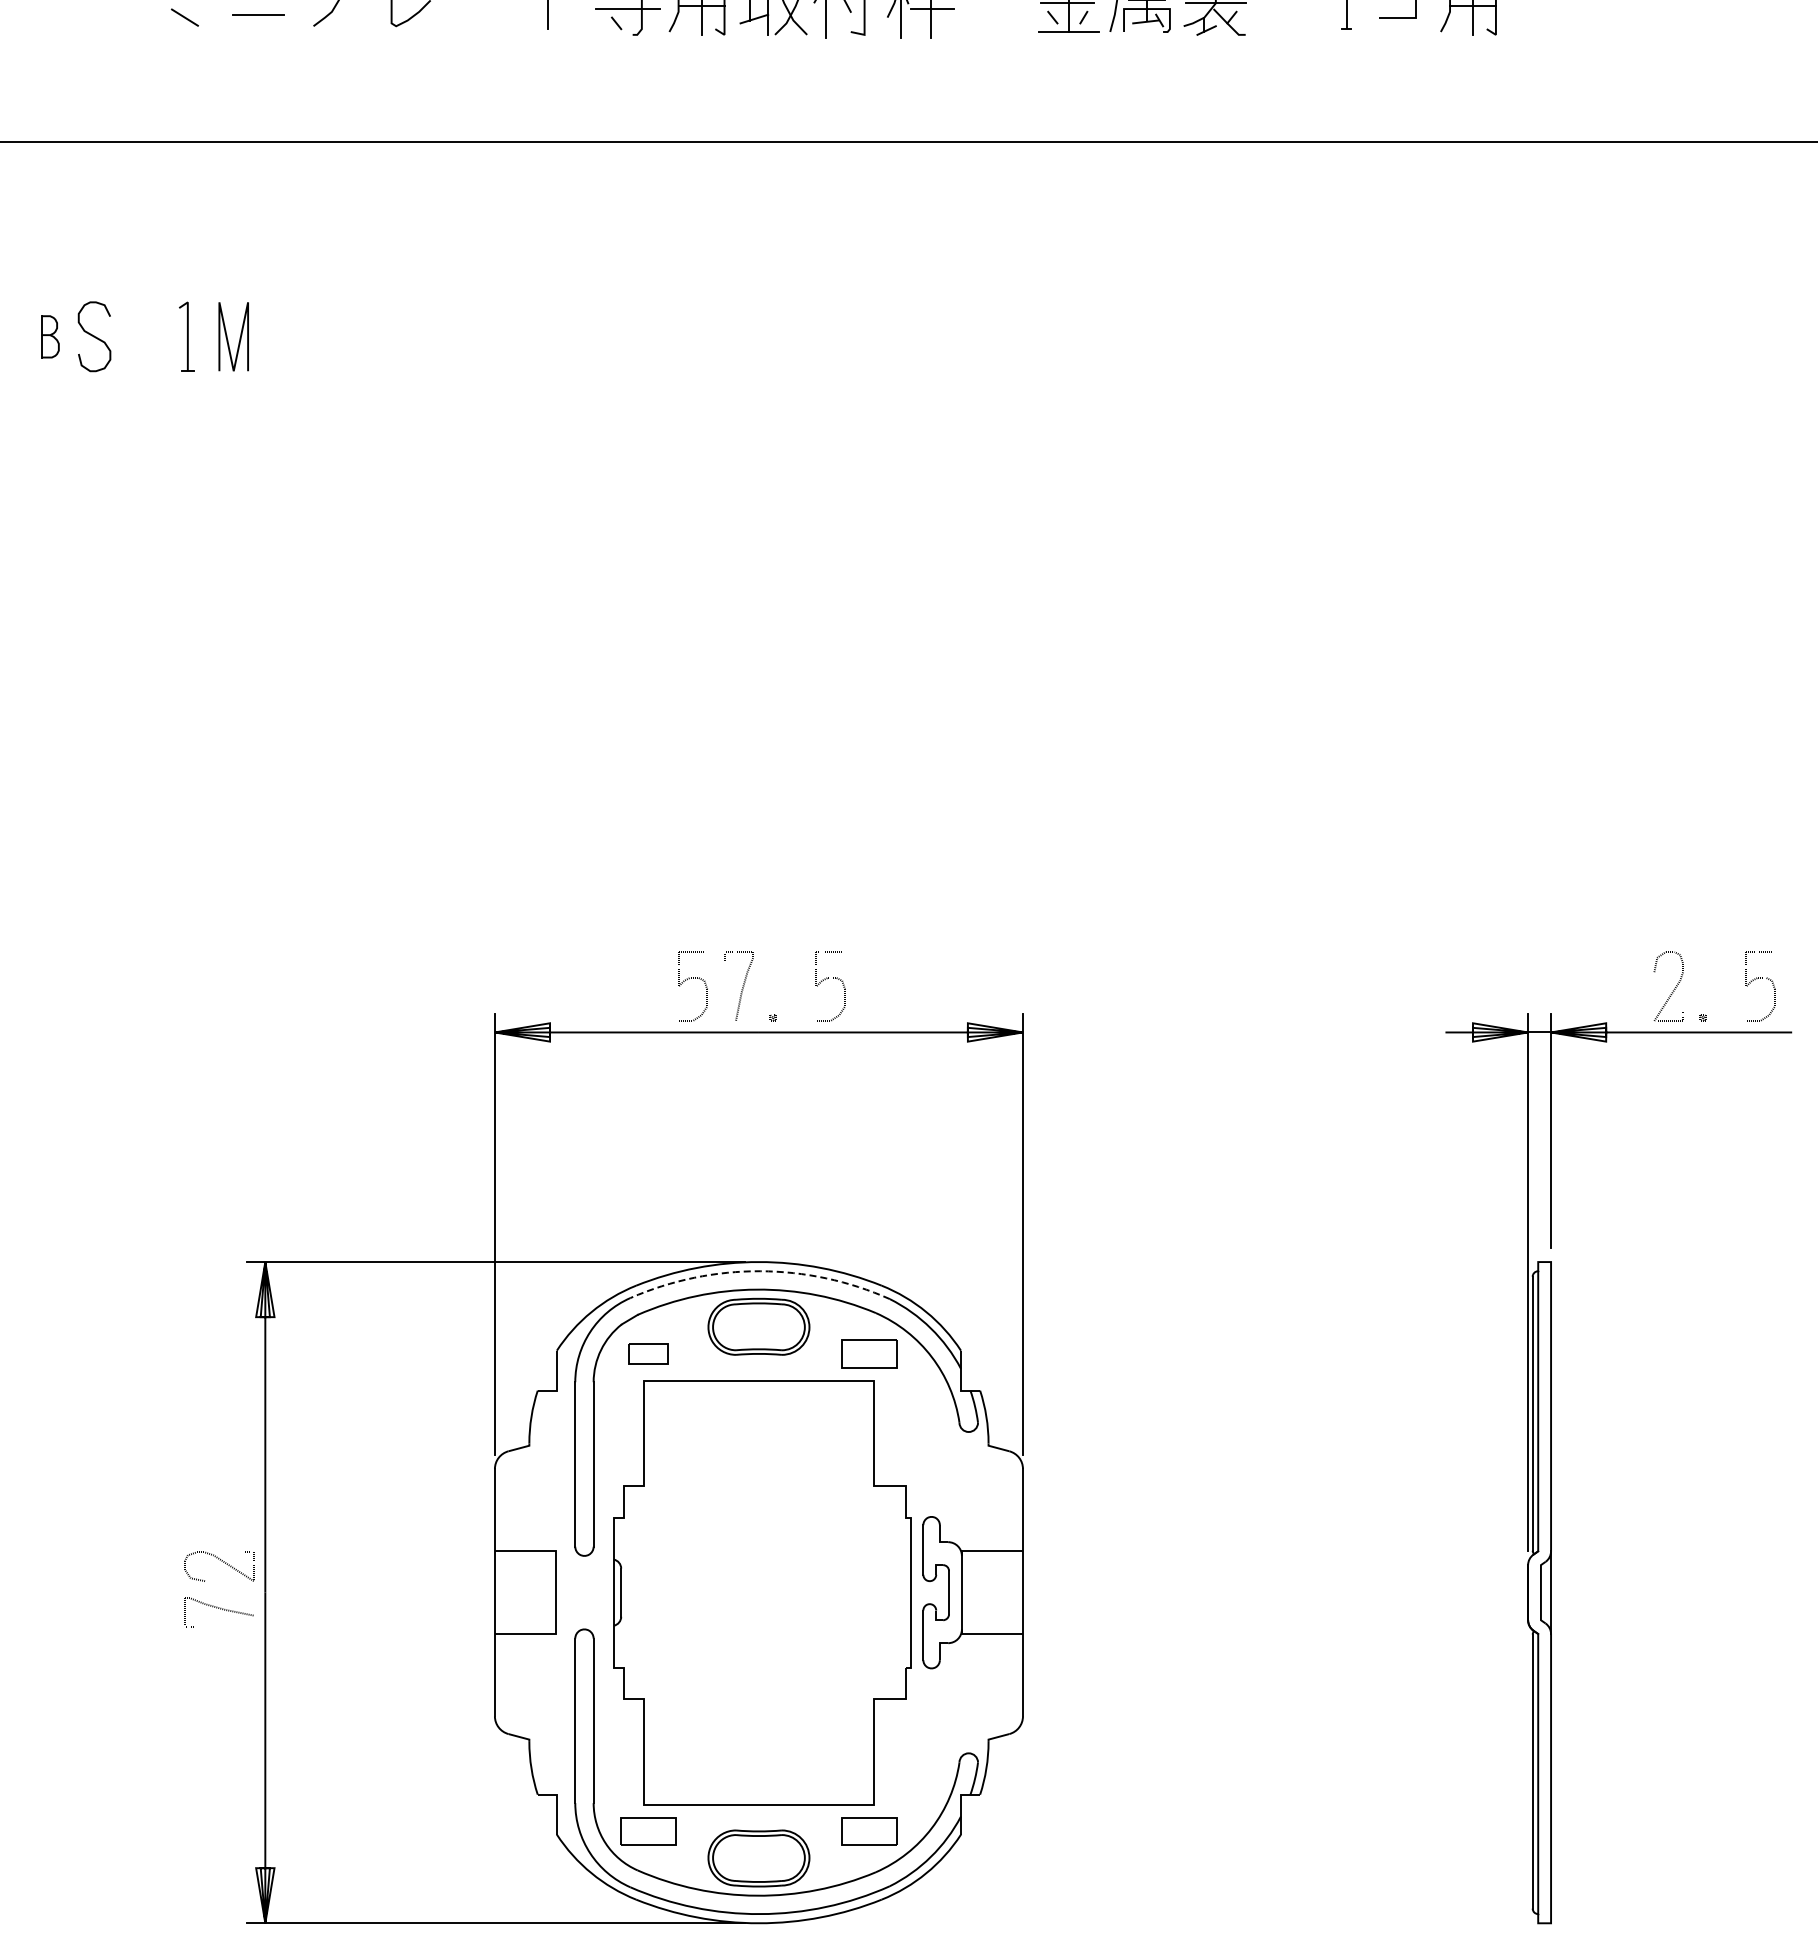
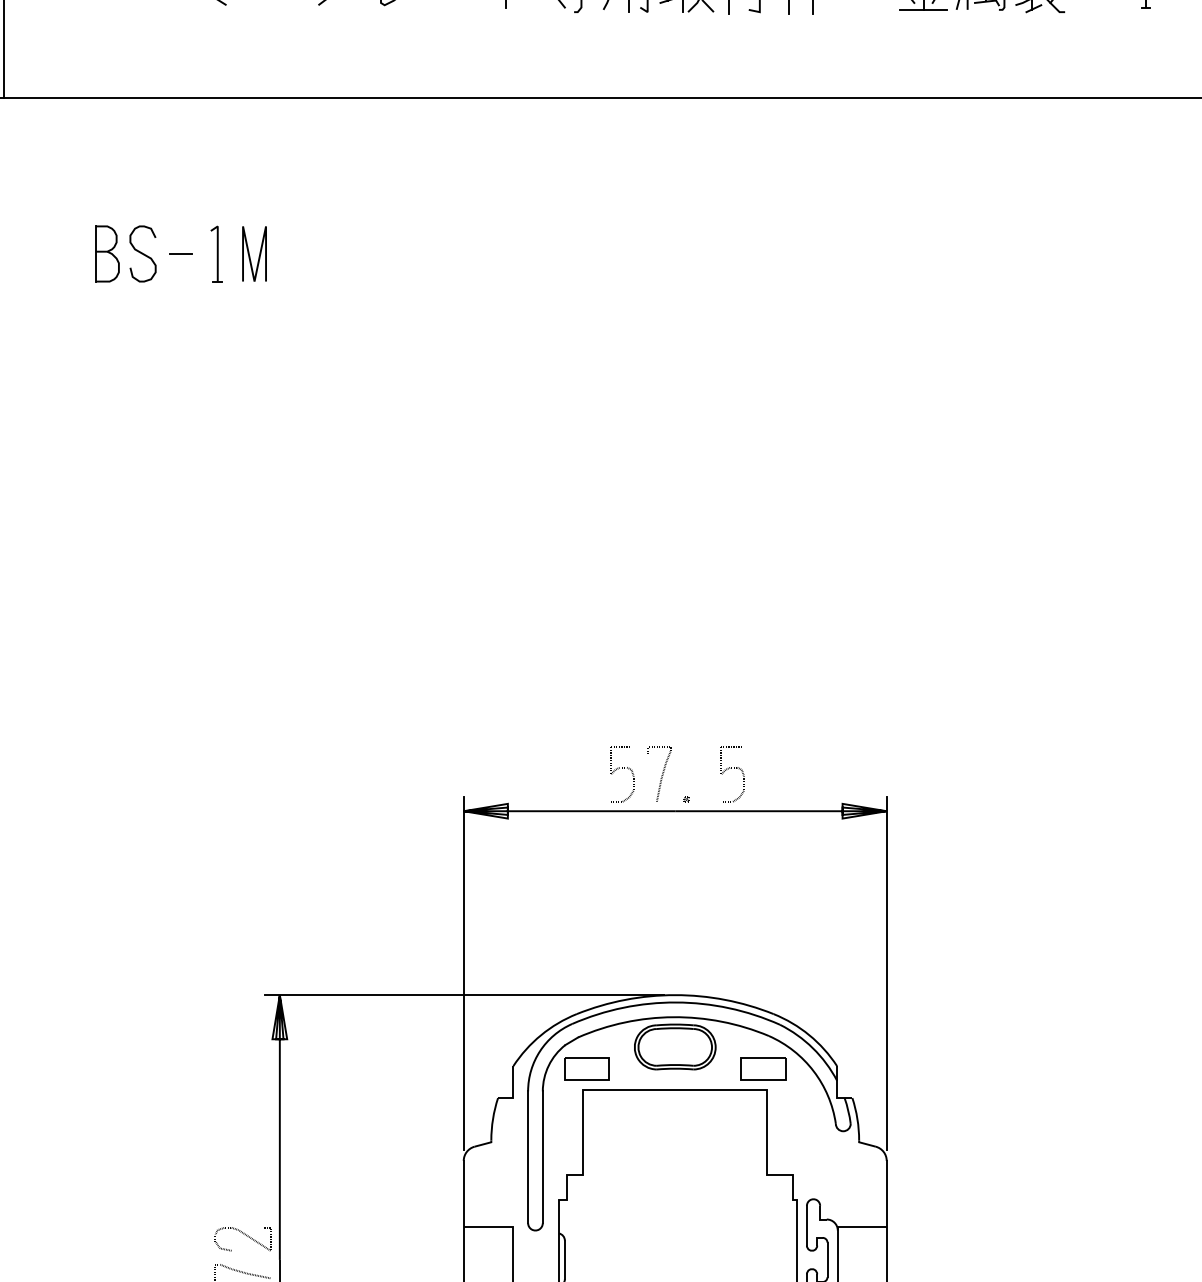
part: (50, 336) -> (107, 253), size x1.67
line: (141, 336) -> (180, 253), added
arc: (760, 1271) -> (676, 1002), dashed -> solid
part: (648, 1353) -> (586, 1068), size x1.43

